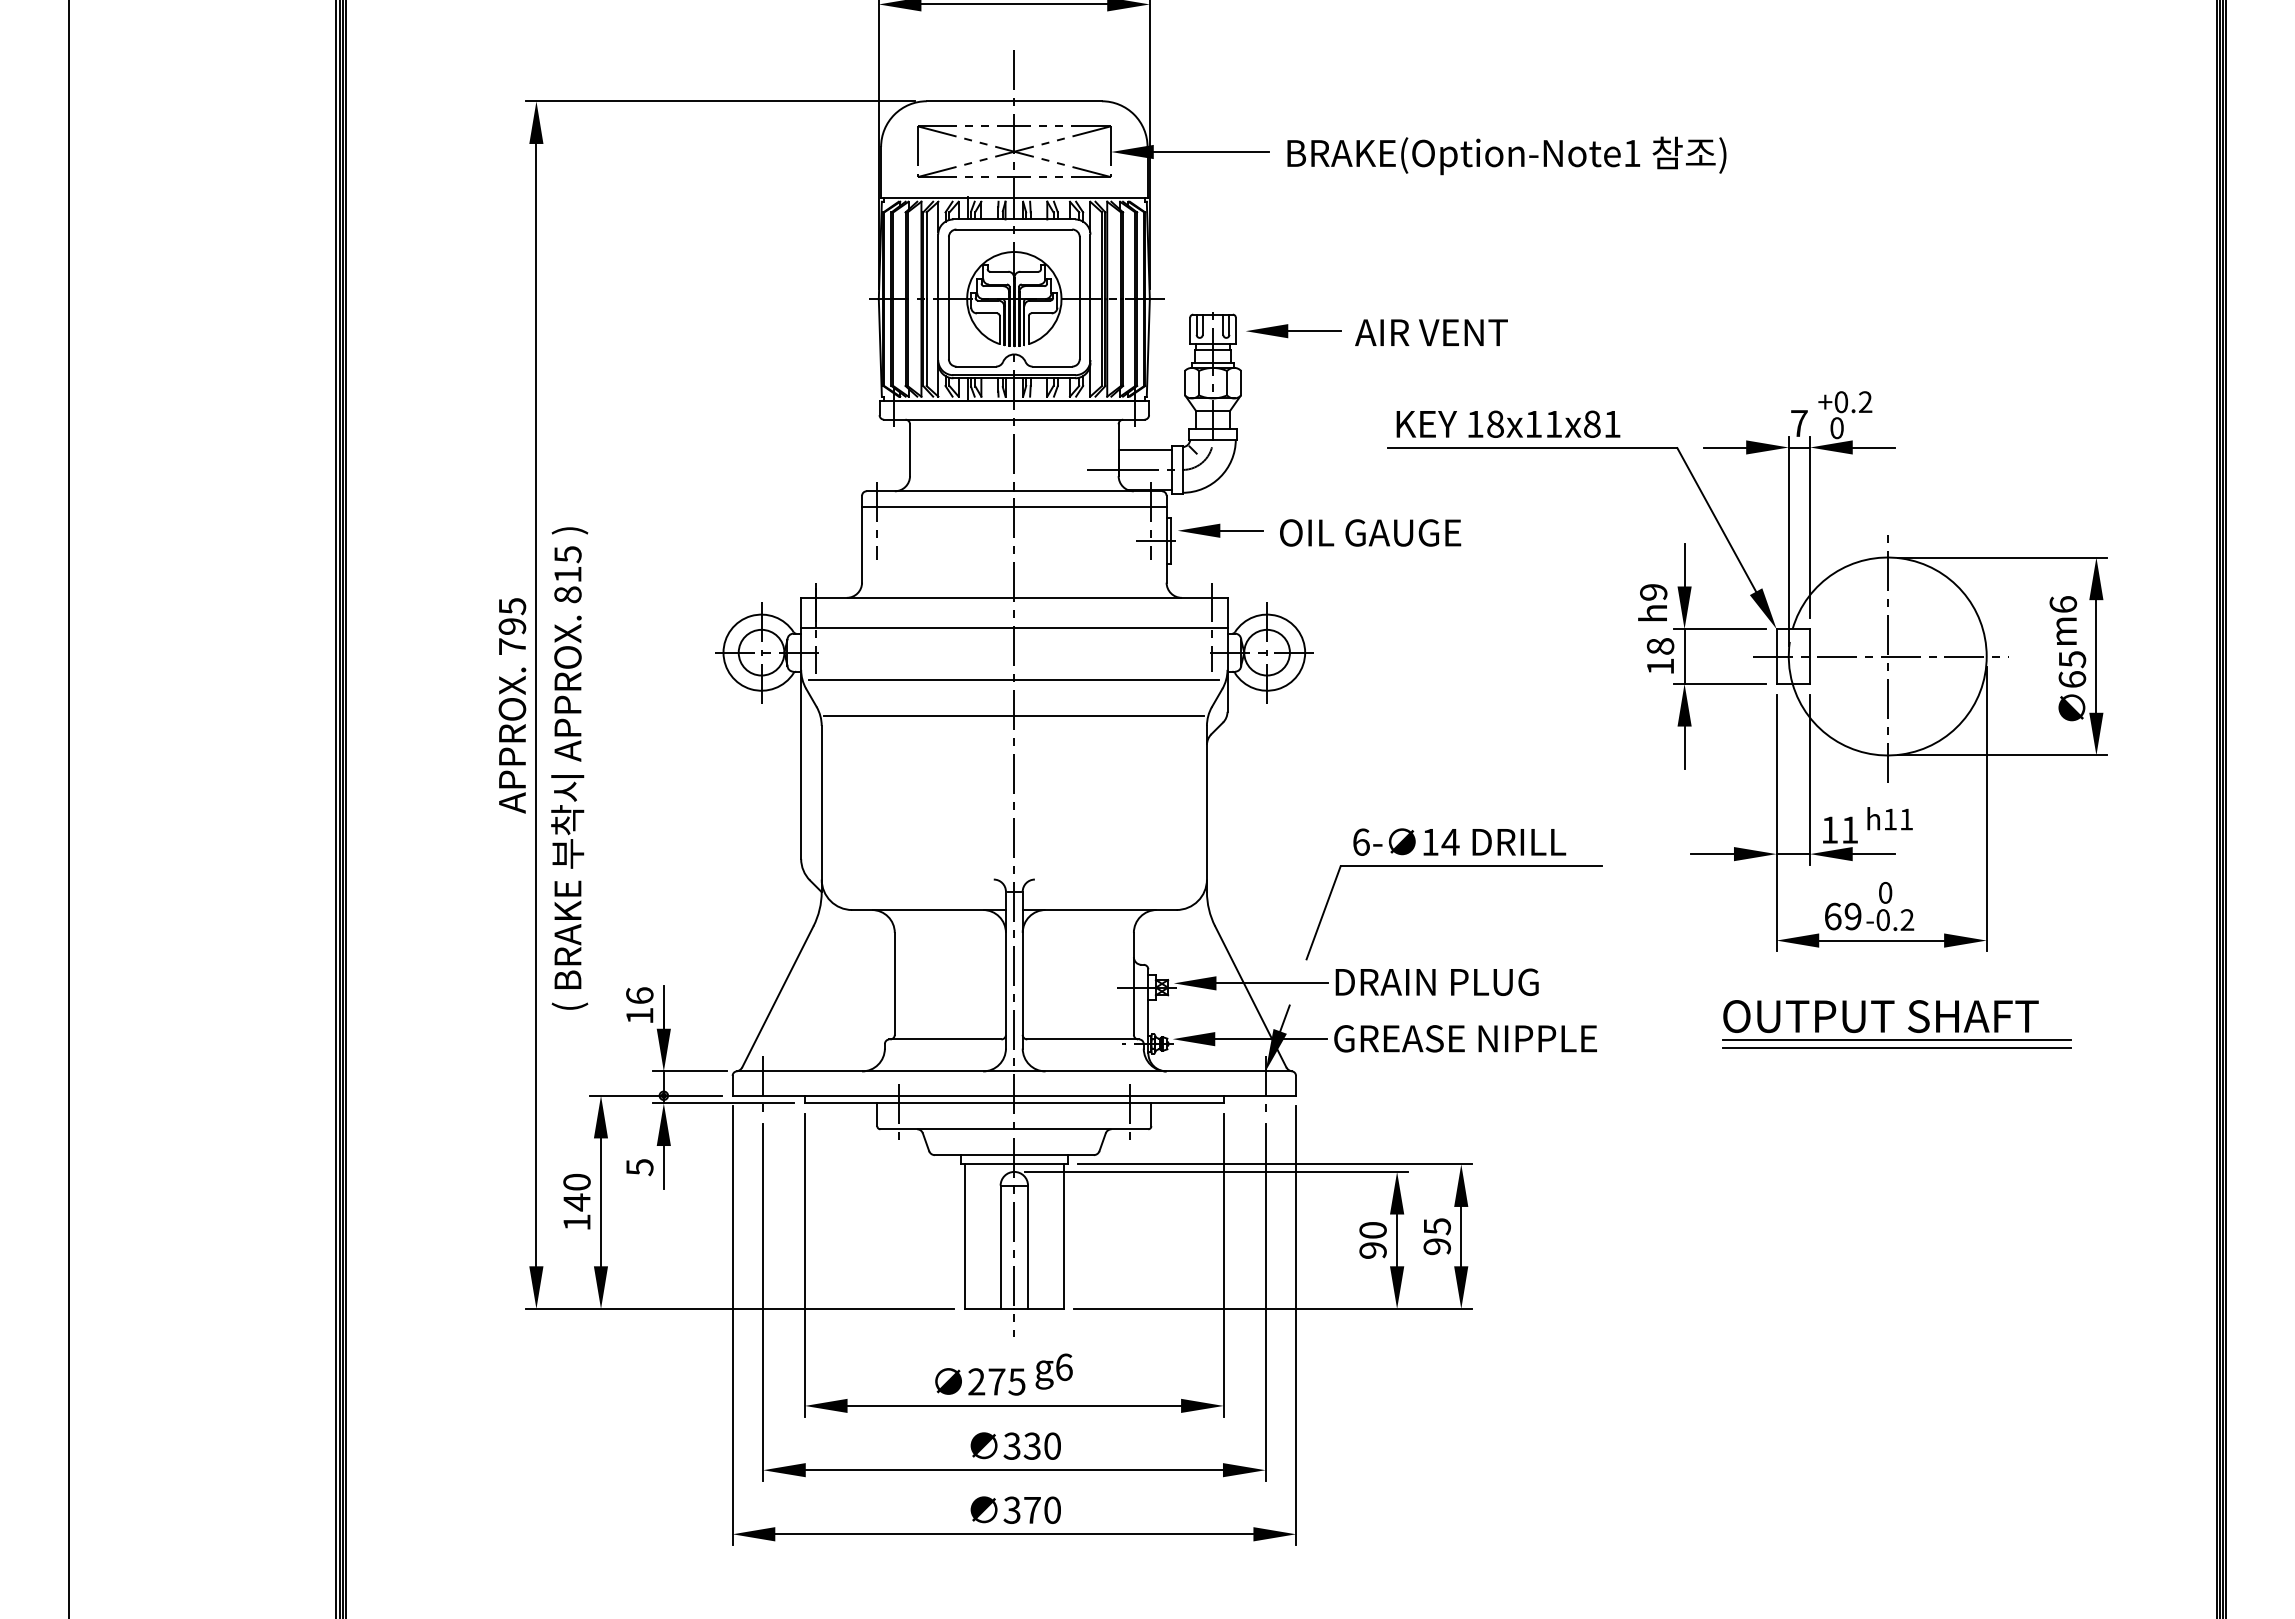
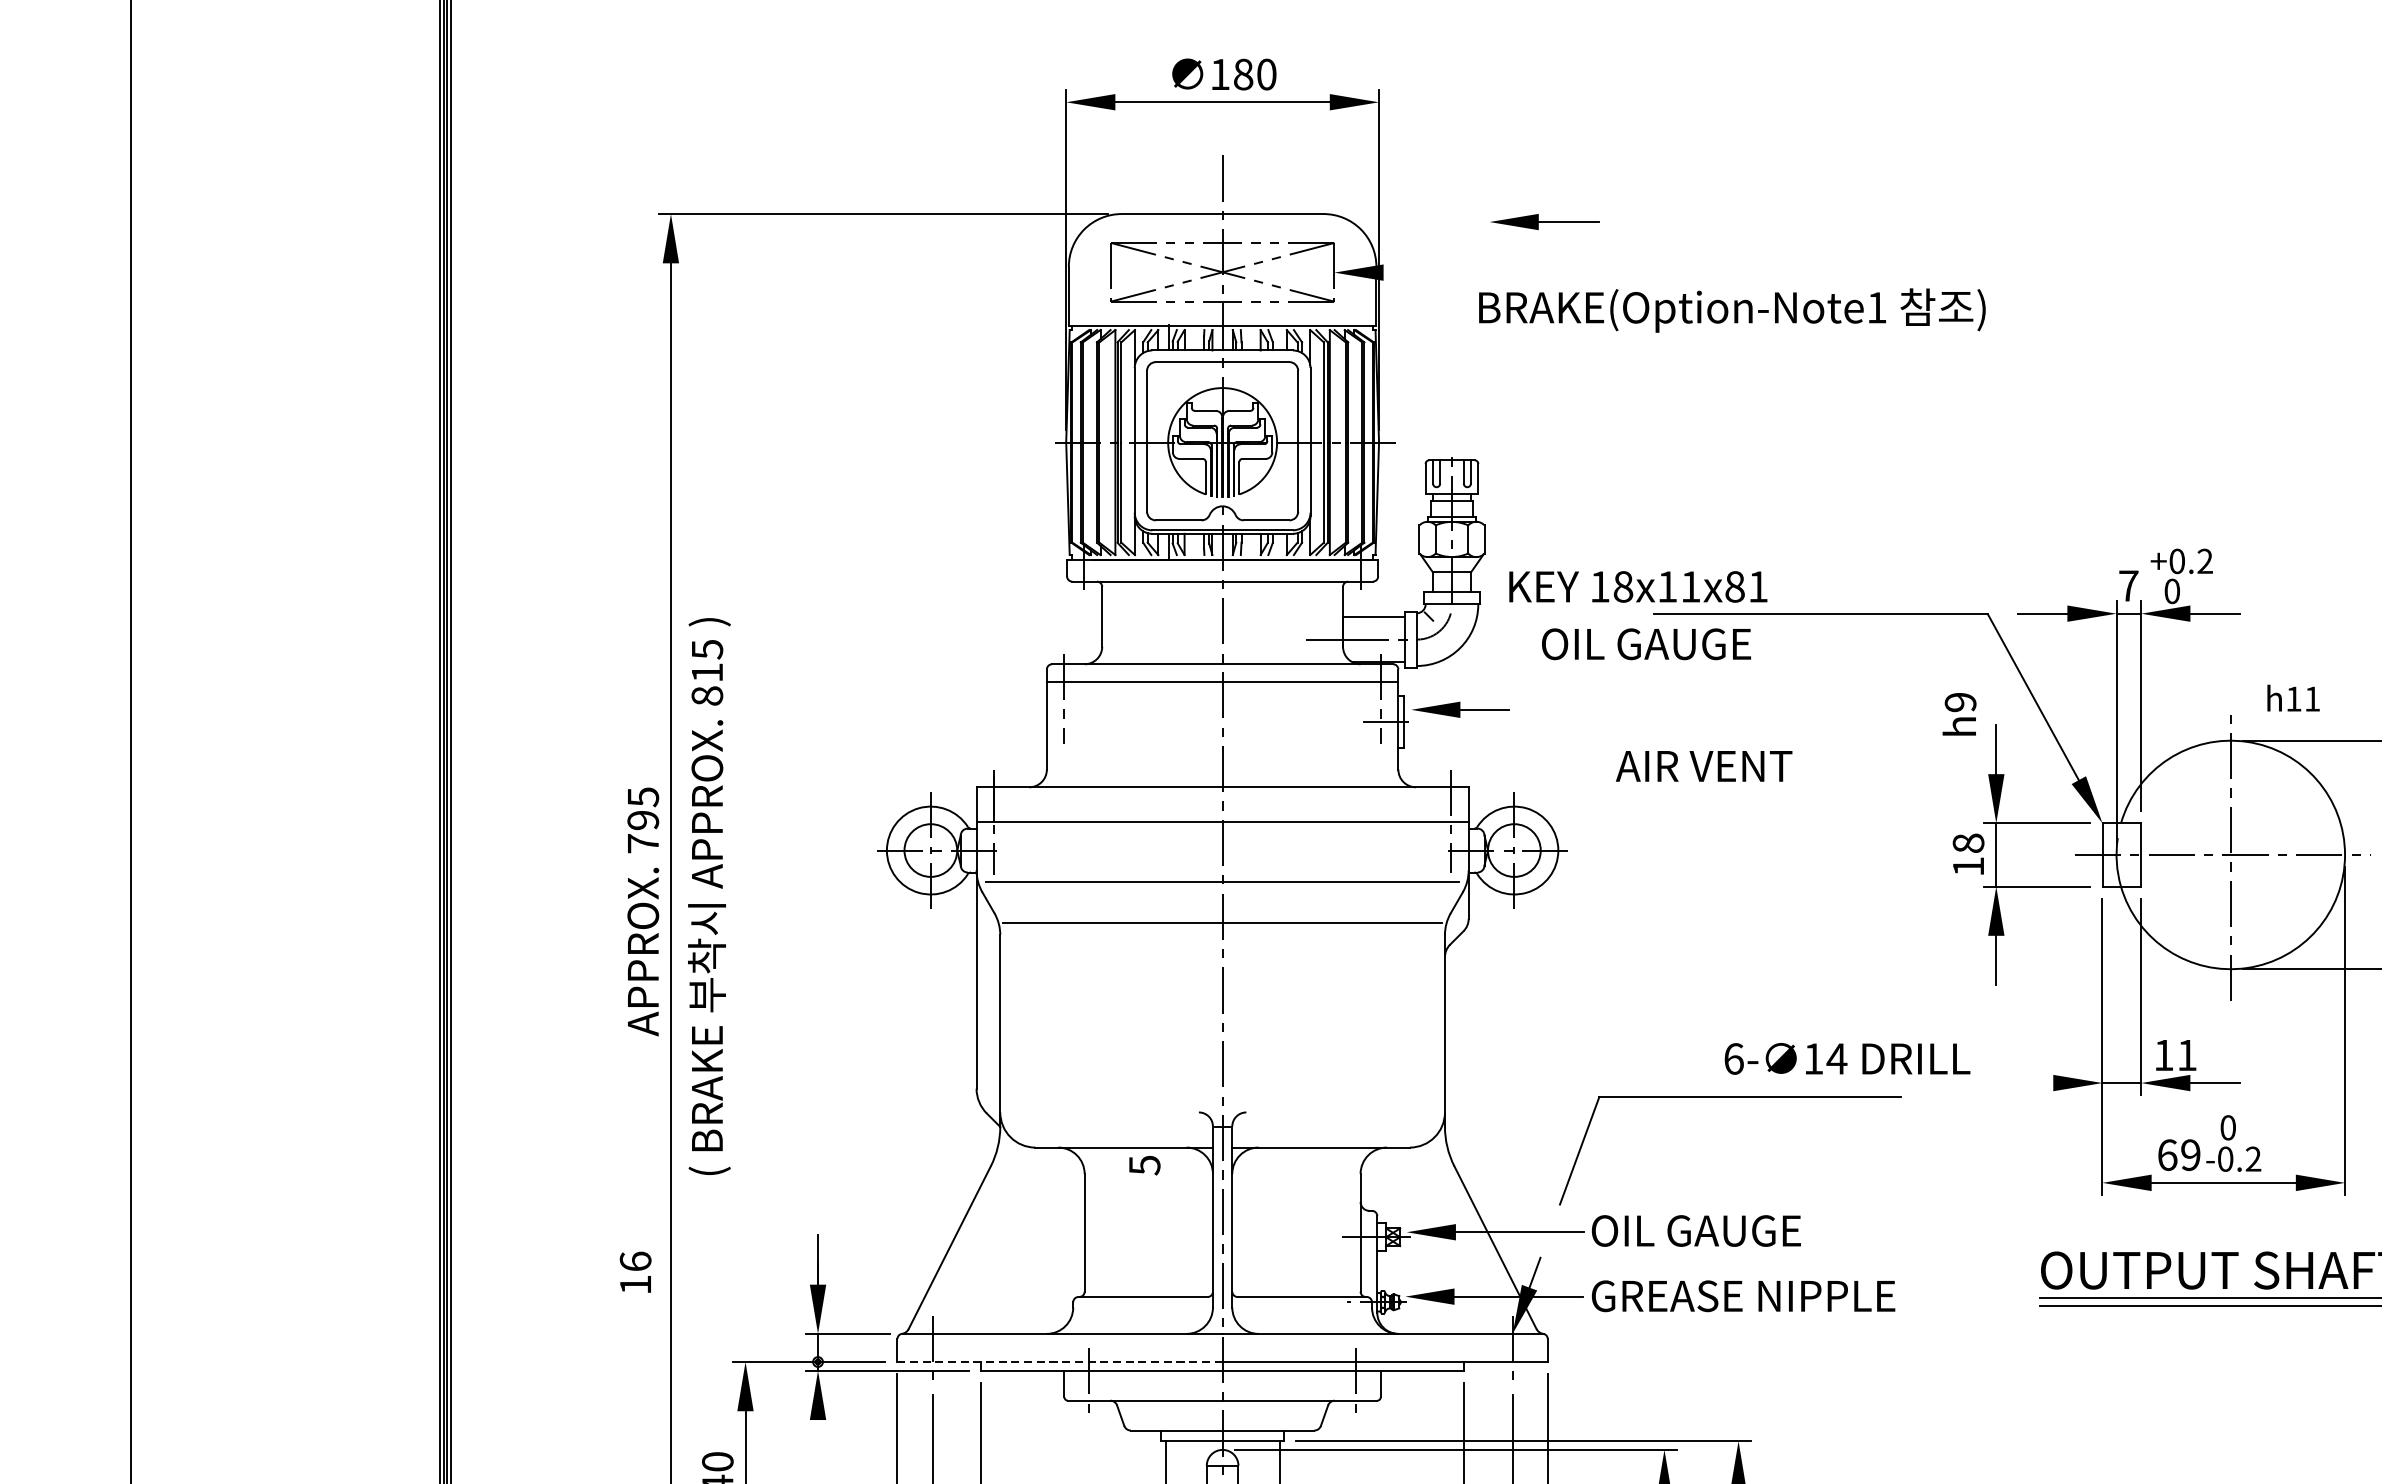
line: (1211, 152) -> (1450, 273), removed
text: (1506, 155) -> (1731, 310), moved
part: (1293, 331) -> (1544, 222), moved
text: (1431, 332) -> (1704, 766), moved
text: (1508, 423) -> (1638, 586), moved
text: (1370, 532) -> (1646, 643), moved
text: (1652, 602) -> (1959, 714), moved
text: (569, 768) -> (709, 896), moved
text: (1889, 818) -> (2292, 697), moved
text: (1459, 841) -> (1847, 1058), moved
line: (1712, 854) -> (2028, 1083), removed
text: (1436, 981) -> (1709, 1230), DRAIN PLUG -> OIL GAUGE
text: (639, 1004) -> (635, 1271), moved
line: (873, 1095) -> (1060, 1361), solid -> dashed
text: (639, 1167) -> (1144, 1165), moved
line: (663, 1167) -> (817, 1444), removed

